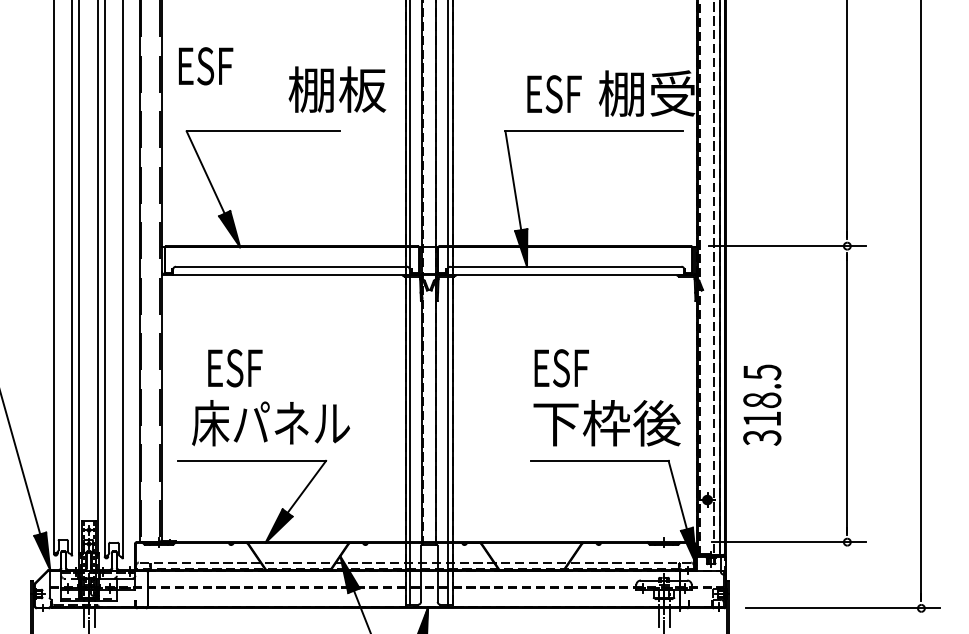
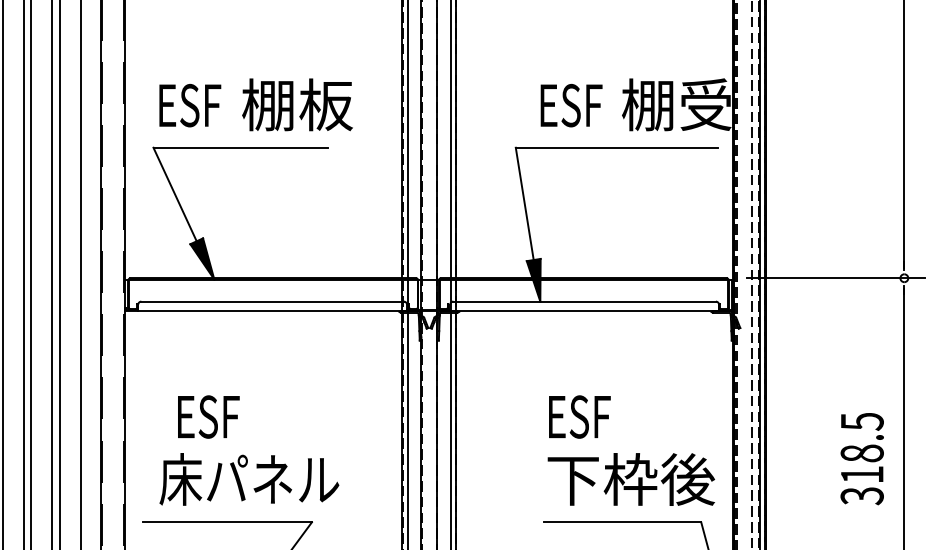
text: (206, 66) -> (190, 105), moved
text: (337, 89) -> (297, 104), moved
text: (762, 404) -> (862, 458), moved

